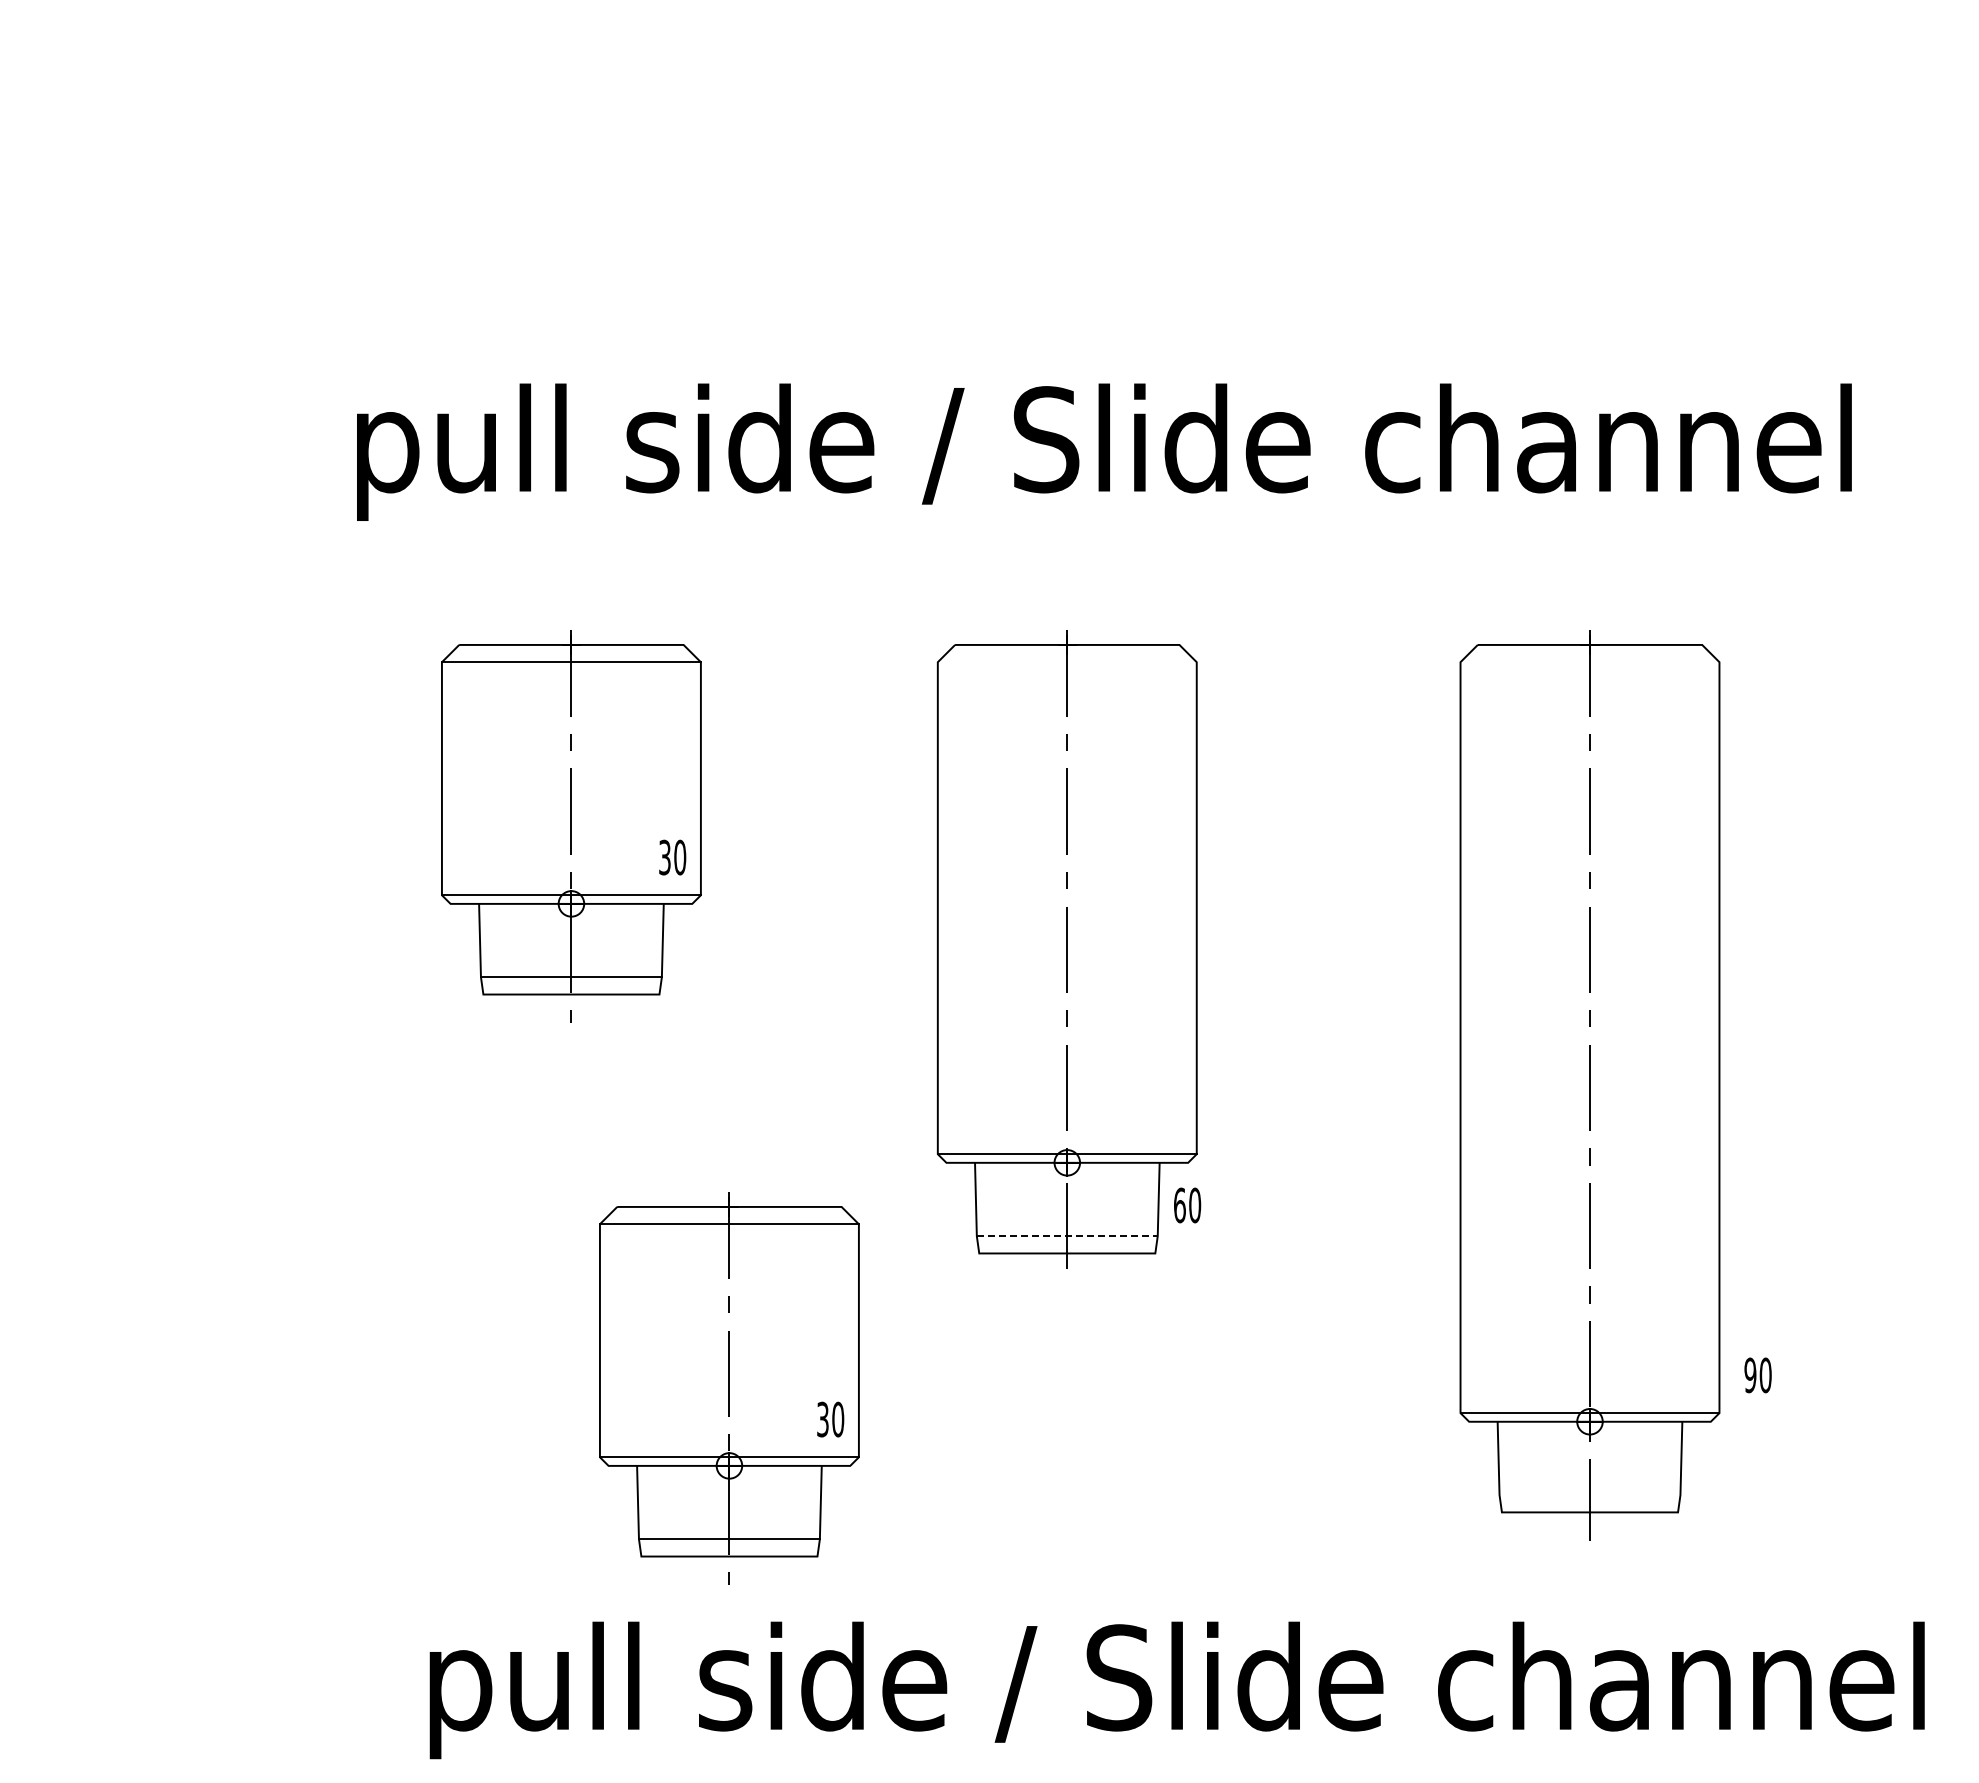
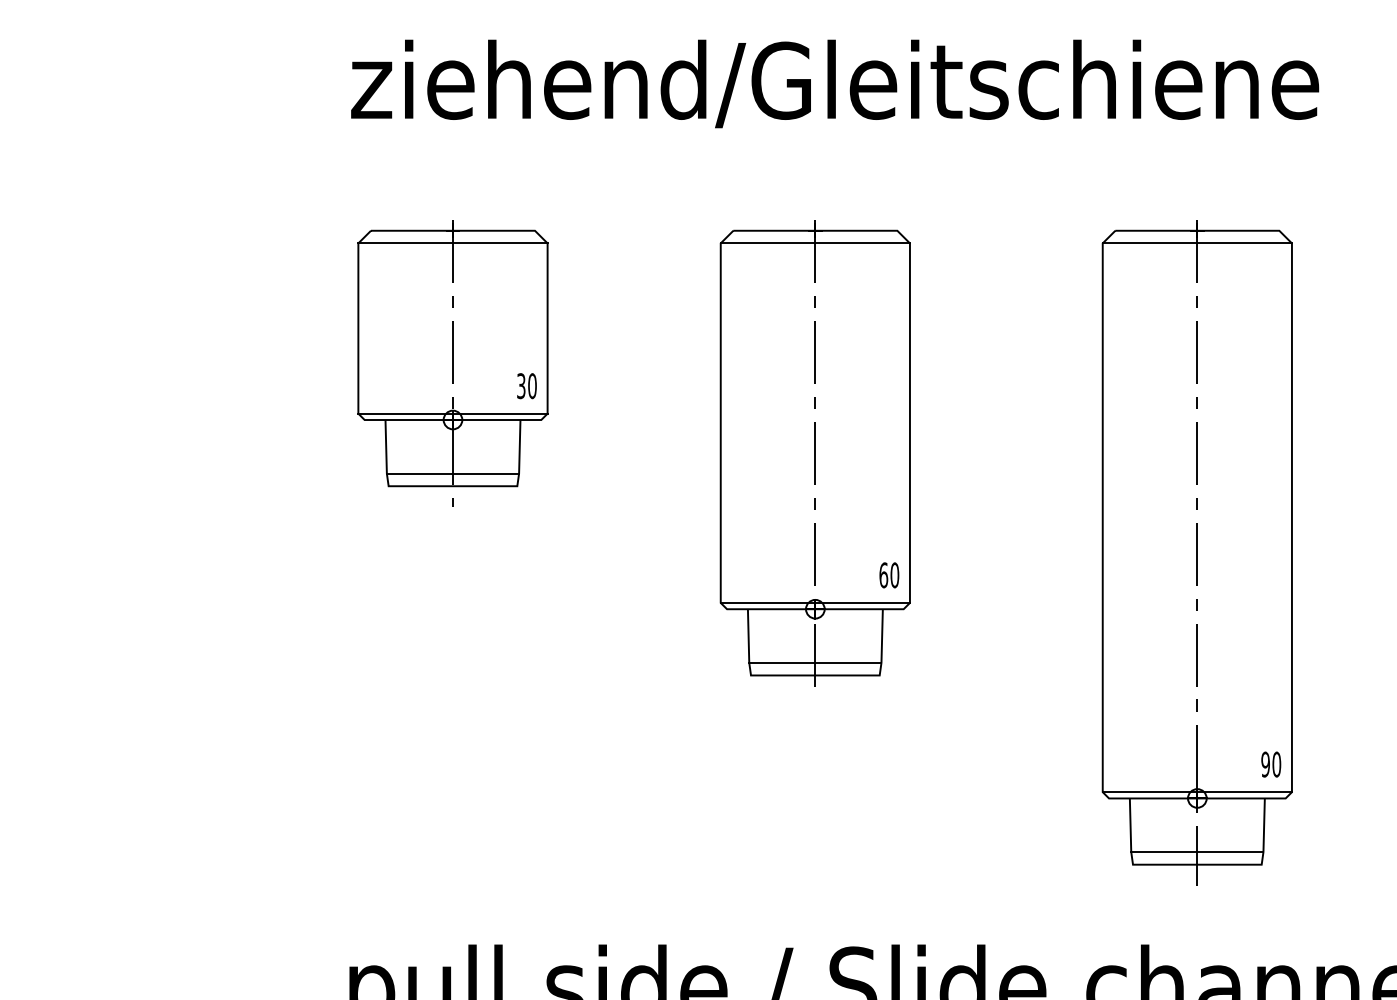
text: (1104, 451) -> (842, 89), pull side / Slide channel -> ziehend/Gleitschiene
line: (1066, 662) -> (814, 243), added
line: (1589, 662) -> (1196, 243), added
text: (1187, 1205) -> (889, 575), moved
line: (1067, 1236) -> (815, 663), dashed -> solid
text: (1757, 1375) -> (1270, 764), moved
part: (729, 1388) -> (568, 774), removed
line: (1589, 1495) -> (1196, 852), added

